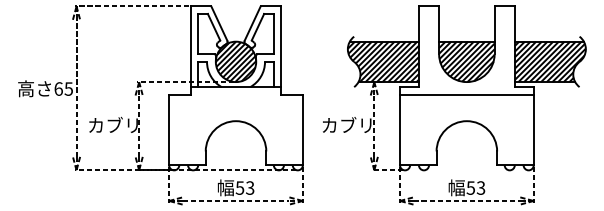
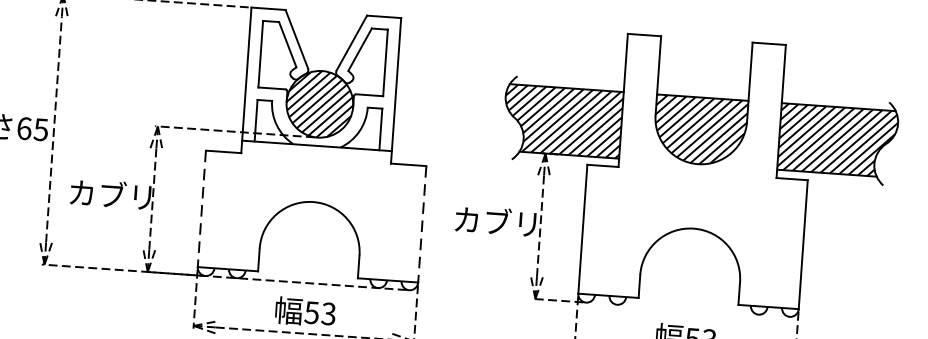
line: (466, 94) -> (696, 184), removed
line: (169, 130) -> (202, 209), solid -> dashed
line: (302, 130) -> (421, 225), solid -> dashed

